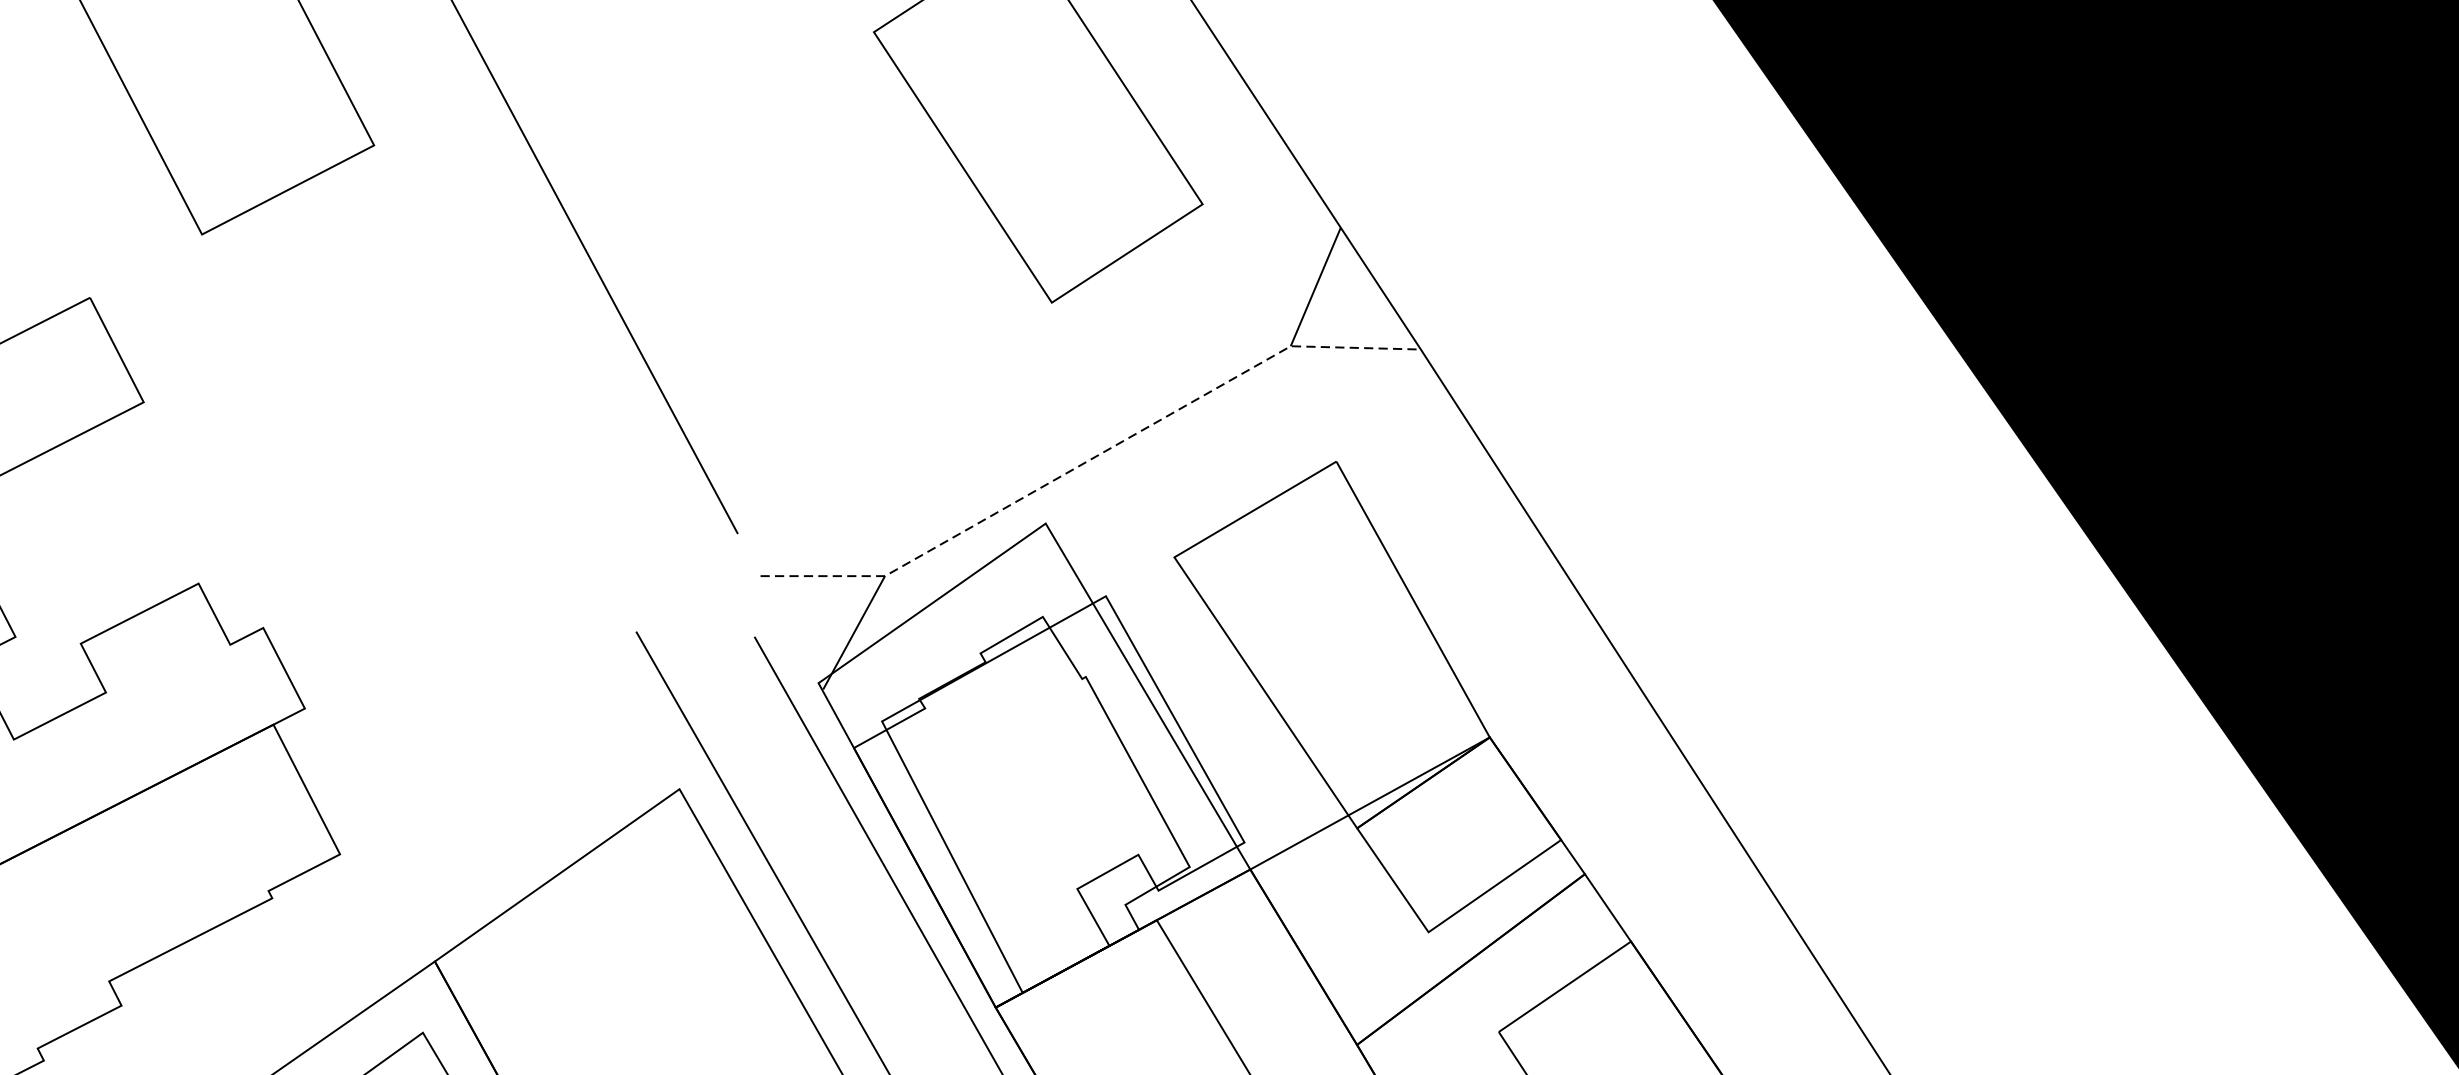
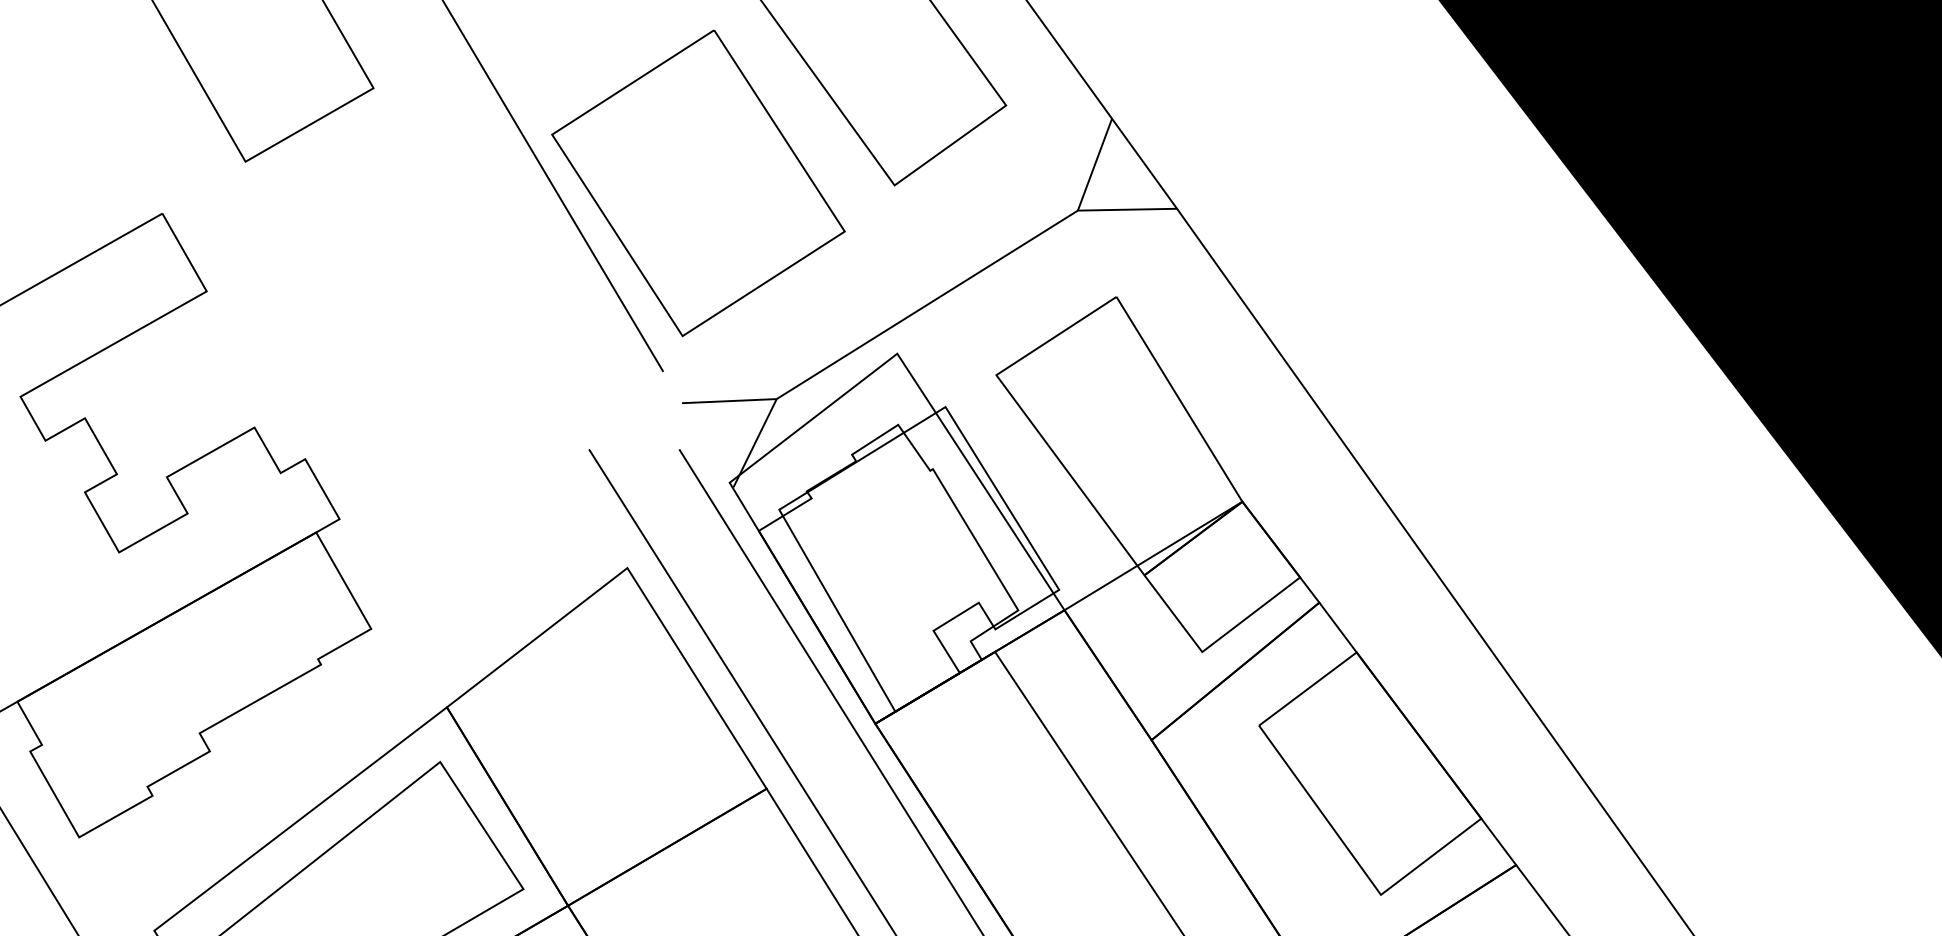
part: (794, 288) -> (698, 183), added
line: (1090, 459) -> (929, 303), dashed -> solid

